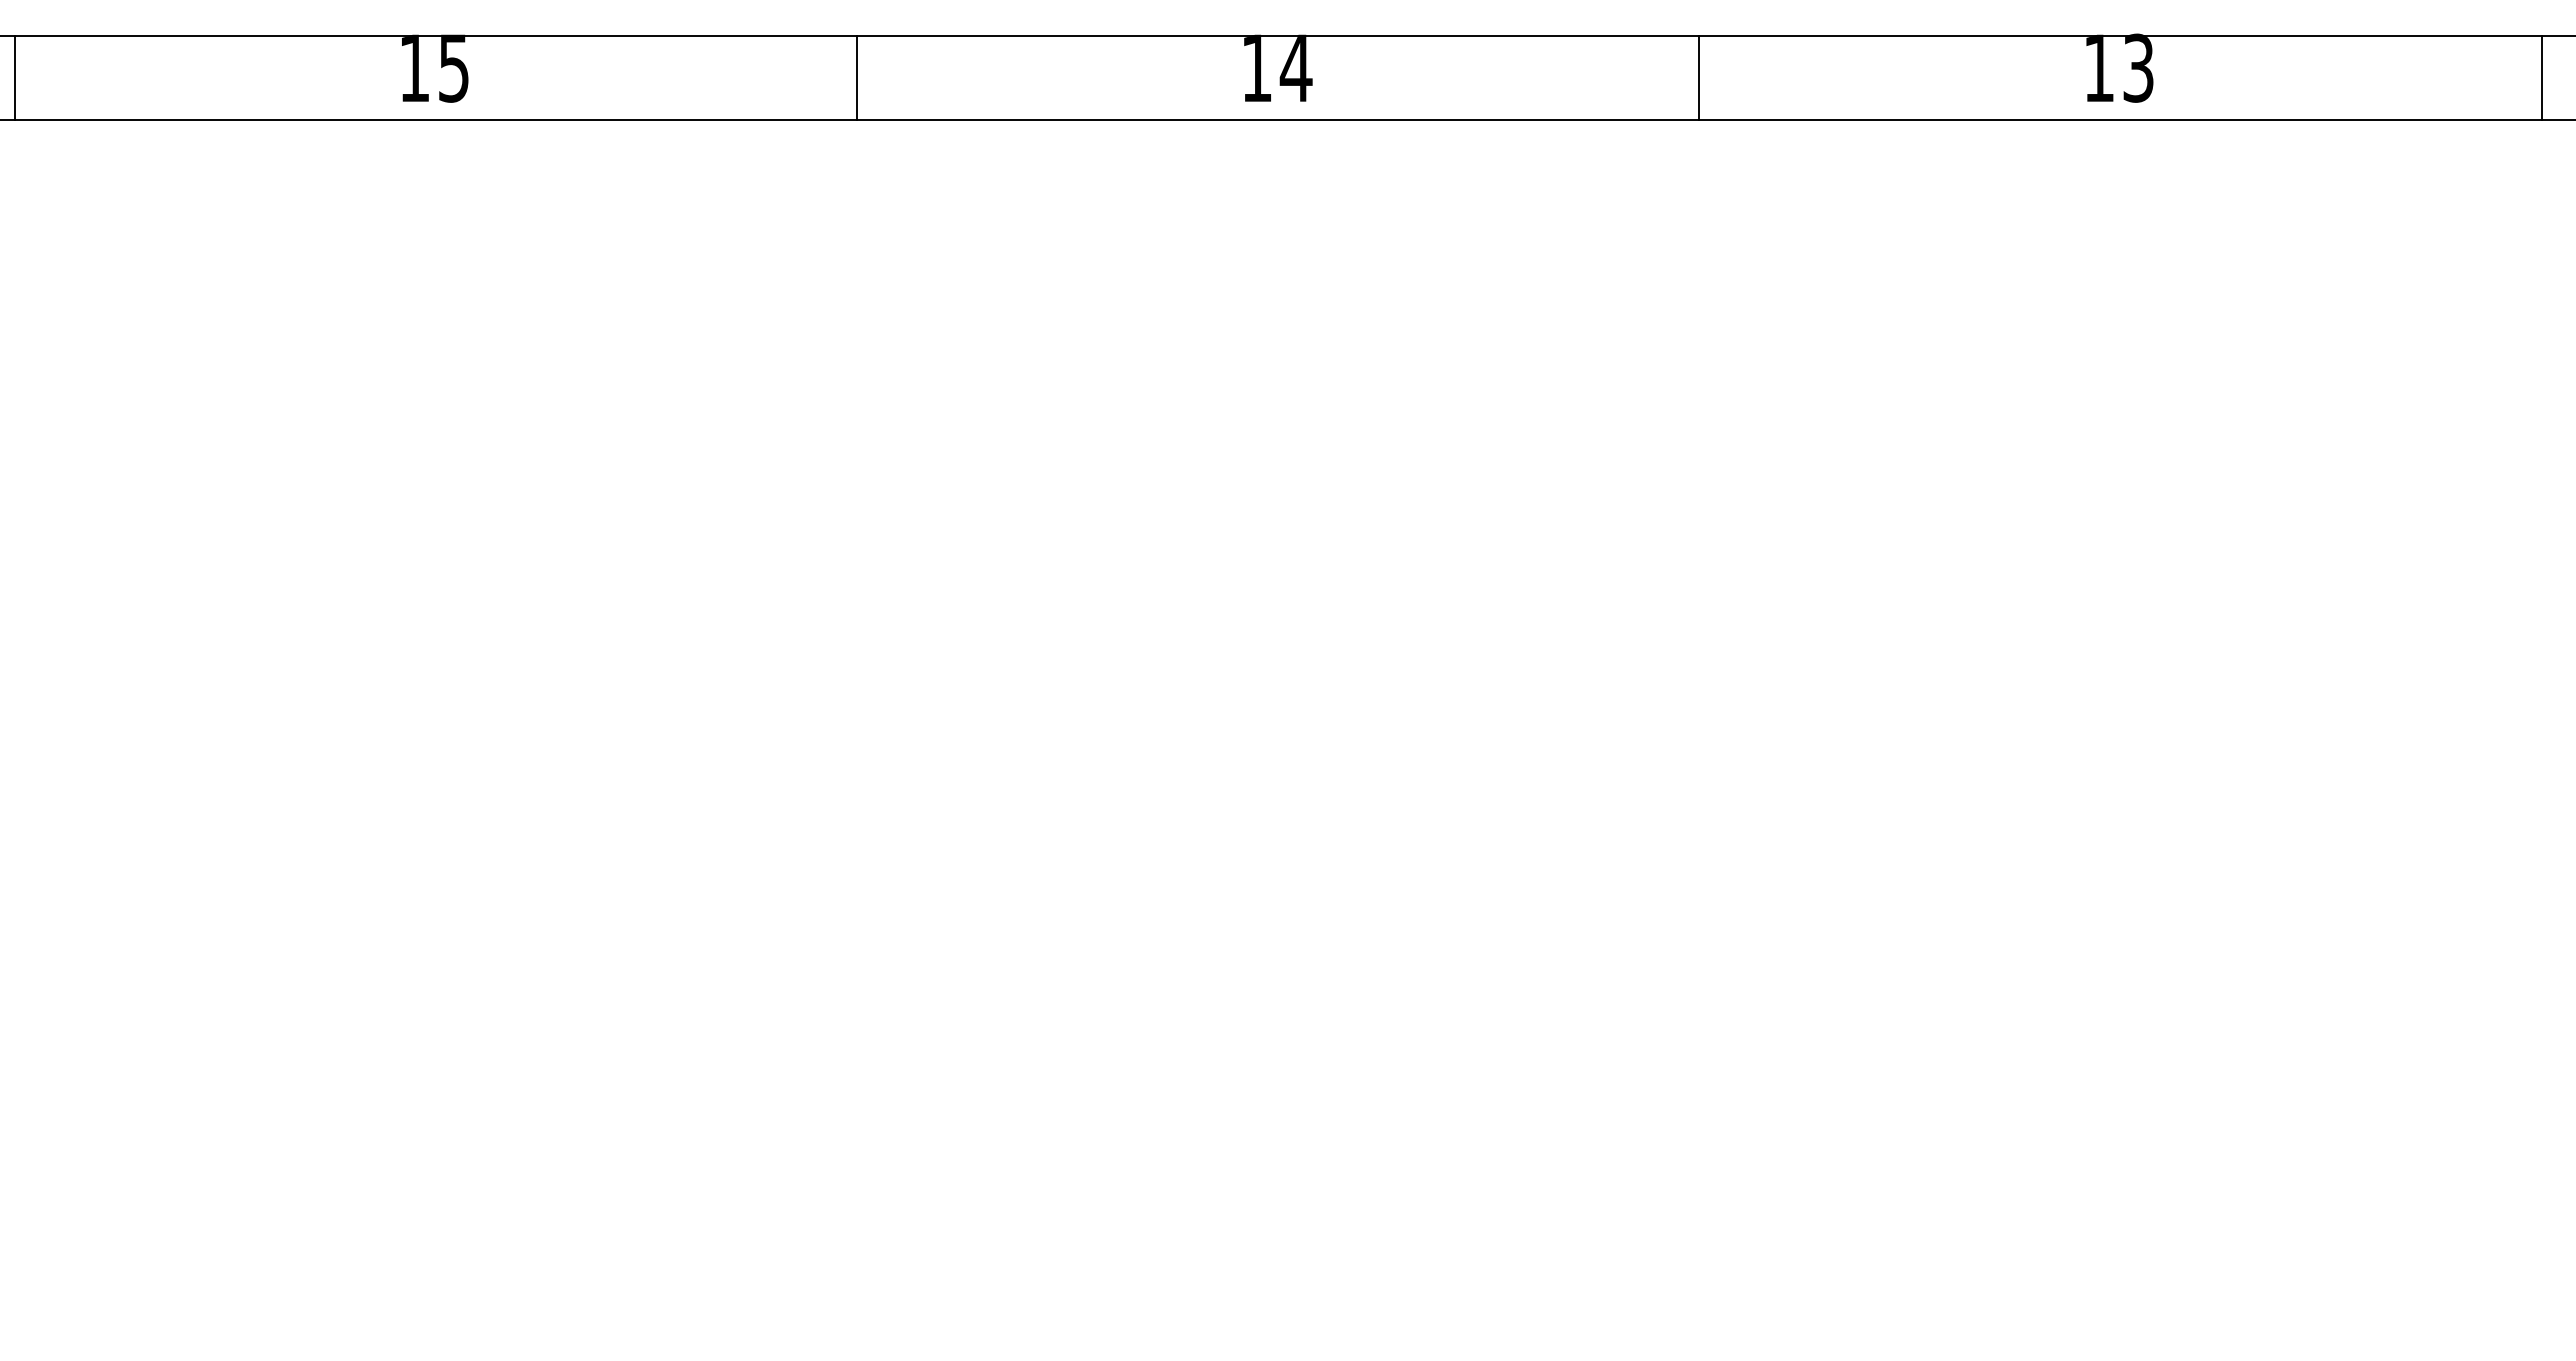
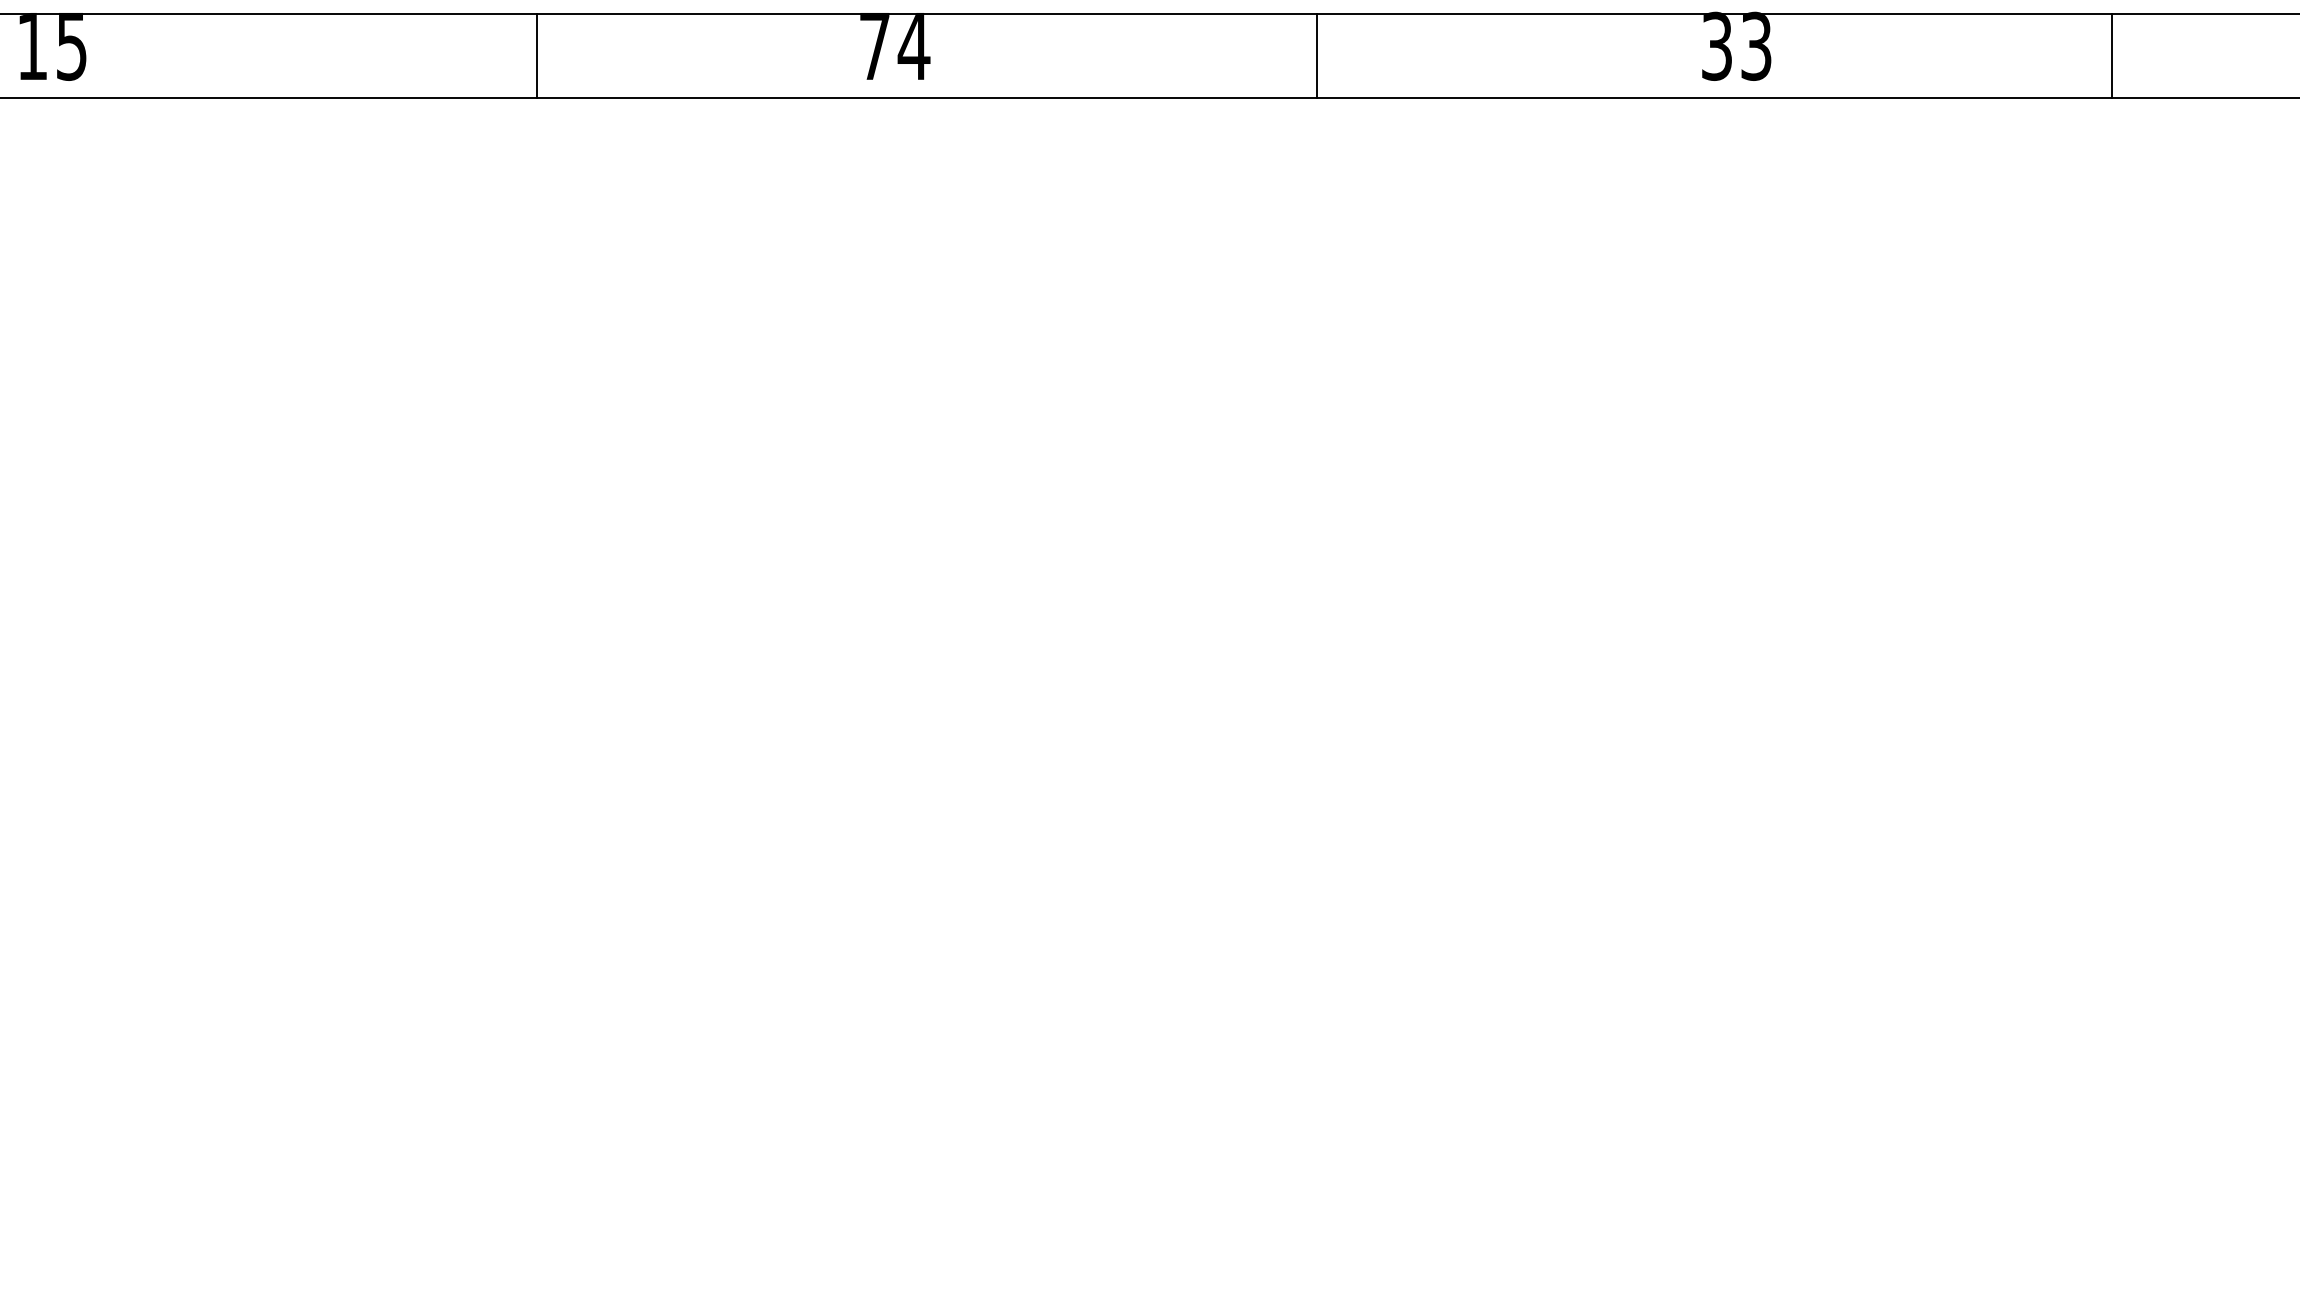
text: (1256, 67) -> (874, 45), 14 -> 74
text: (2098, 67) -> (1716, 45), 13 -> 33
line: (856, 77) -> (536, 55), moved
line: (2541, 77) -> (2112, 55), moved

